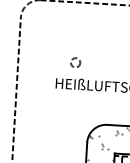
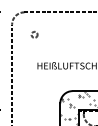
circle: (75, 62) -> (34, 34), moved

